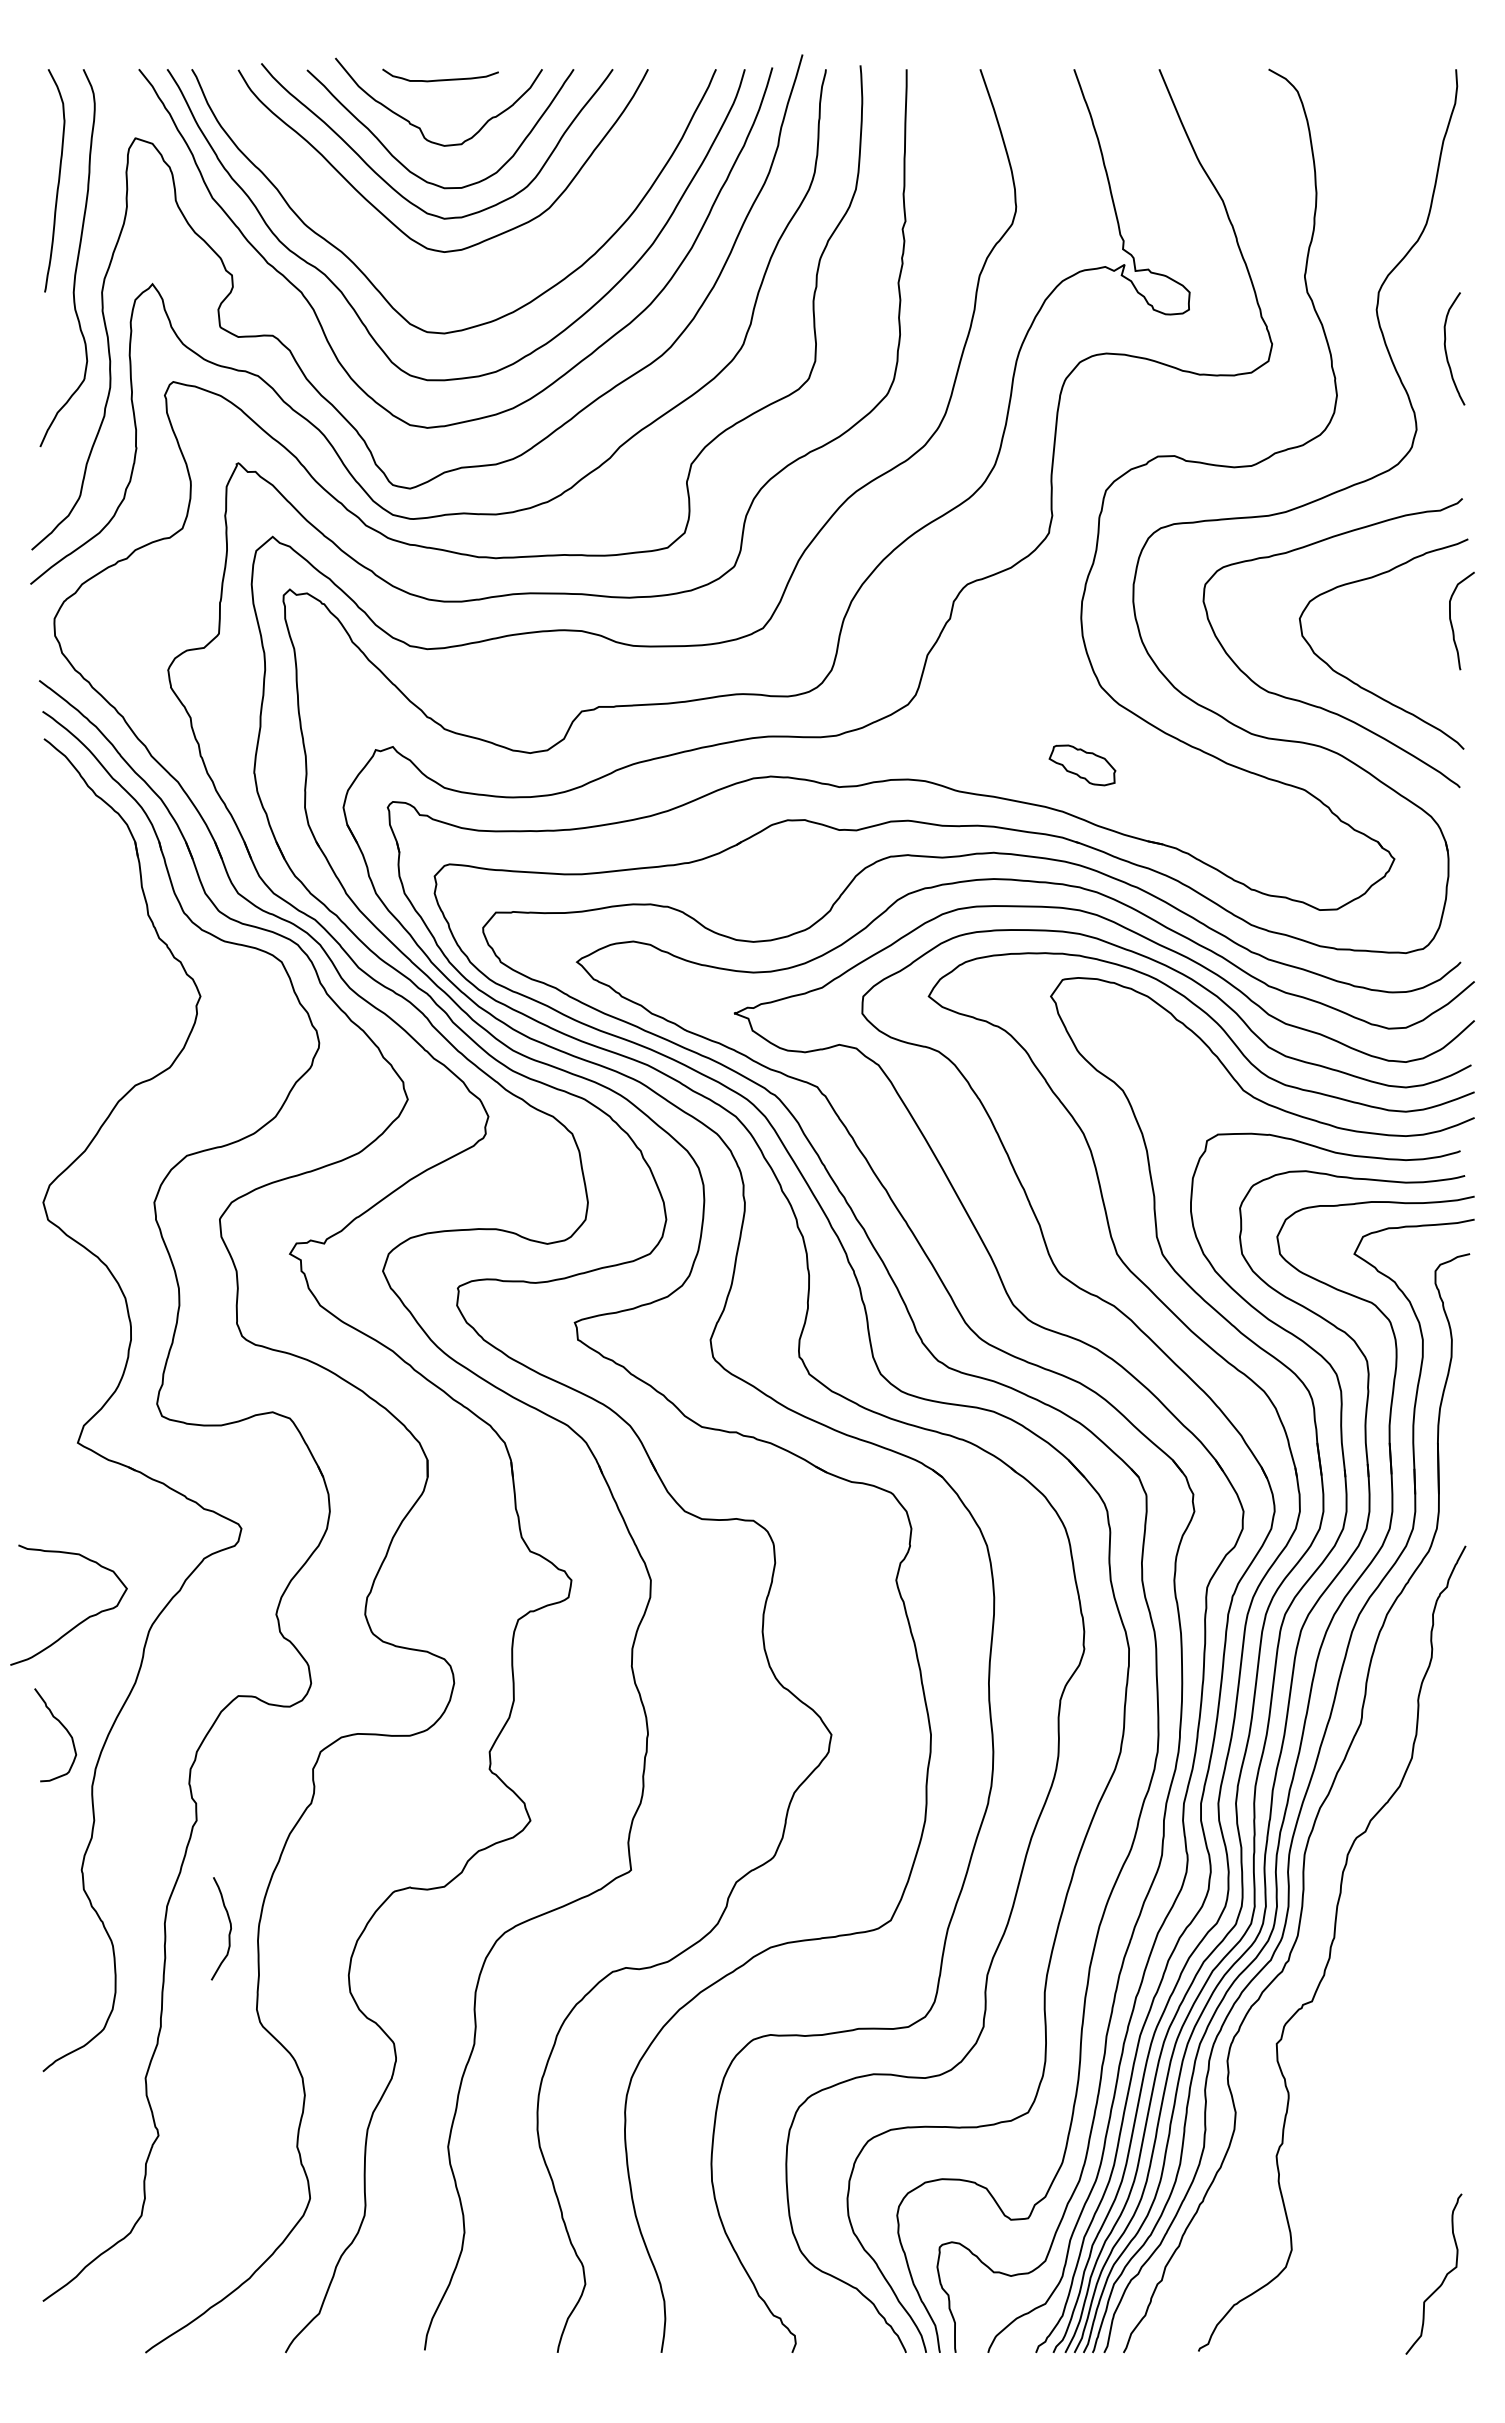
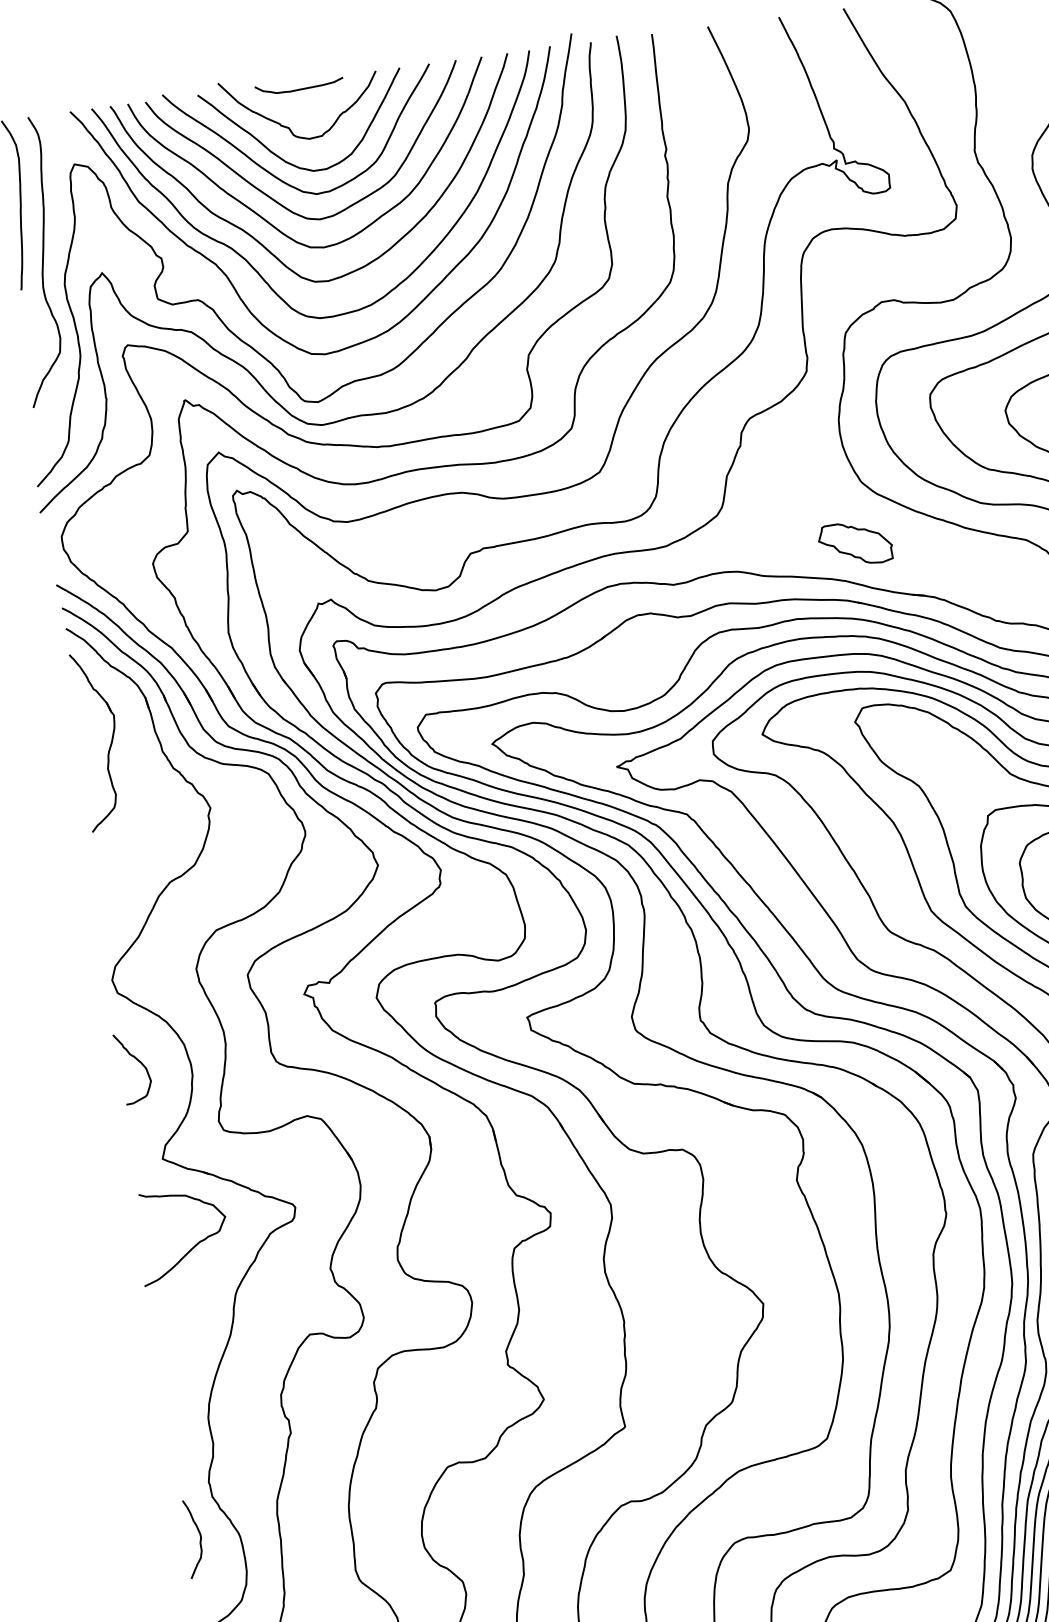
curve: (379, 248) -> (270, 223), added
part: (1082, 765) -> (855, 543), size x1.43
part: (82, 894) -> (110, 742), added
curve: (79, 1622) -> (192, 1247), moved
curve: (63, 1727) -> (138, 1061), moved
curve: (229, 1930) -> (200, 1539), moved

